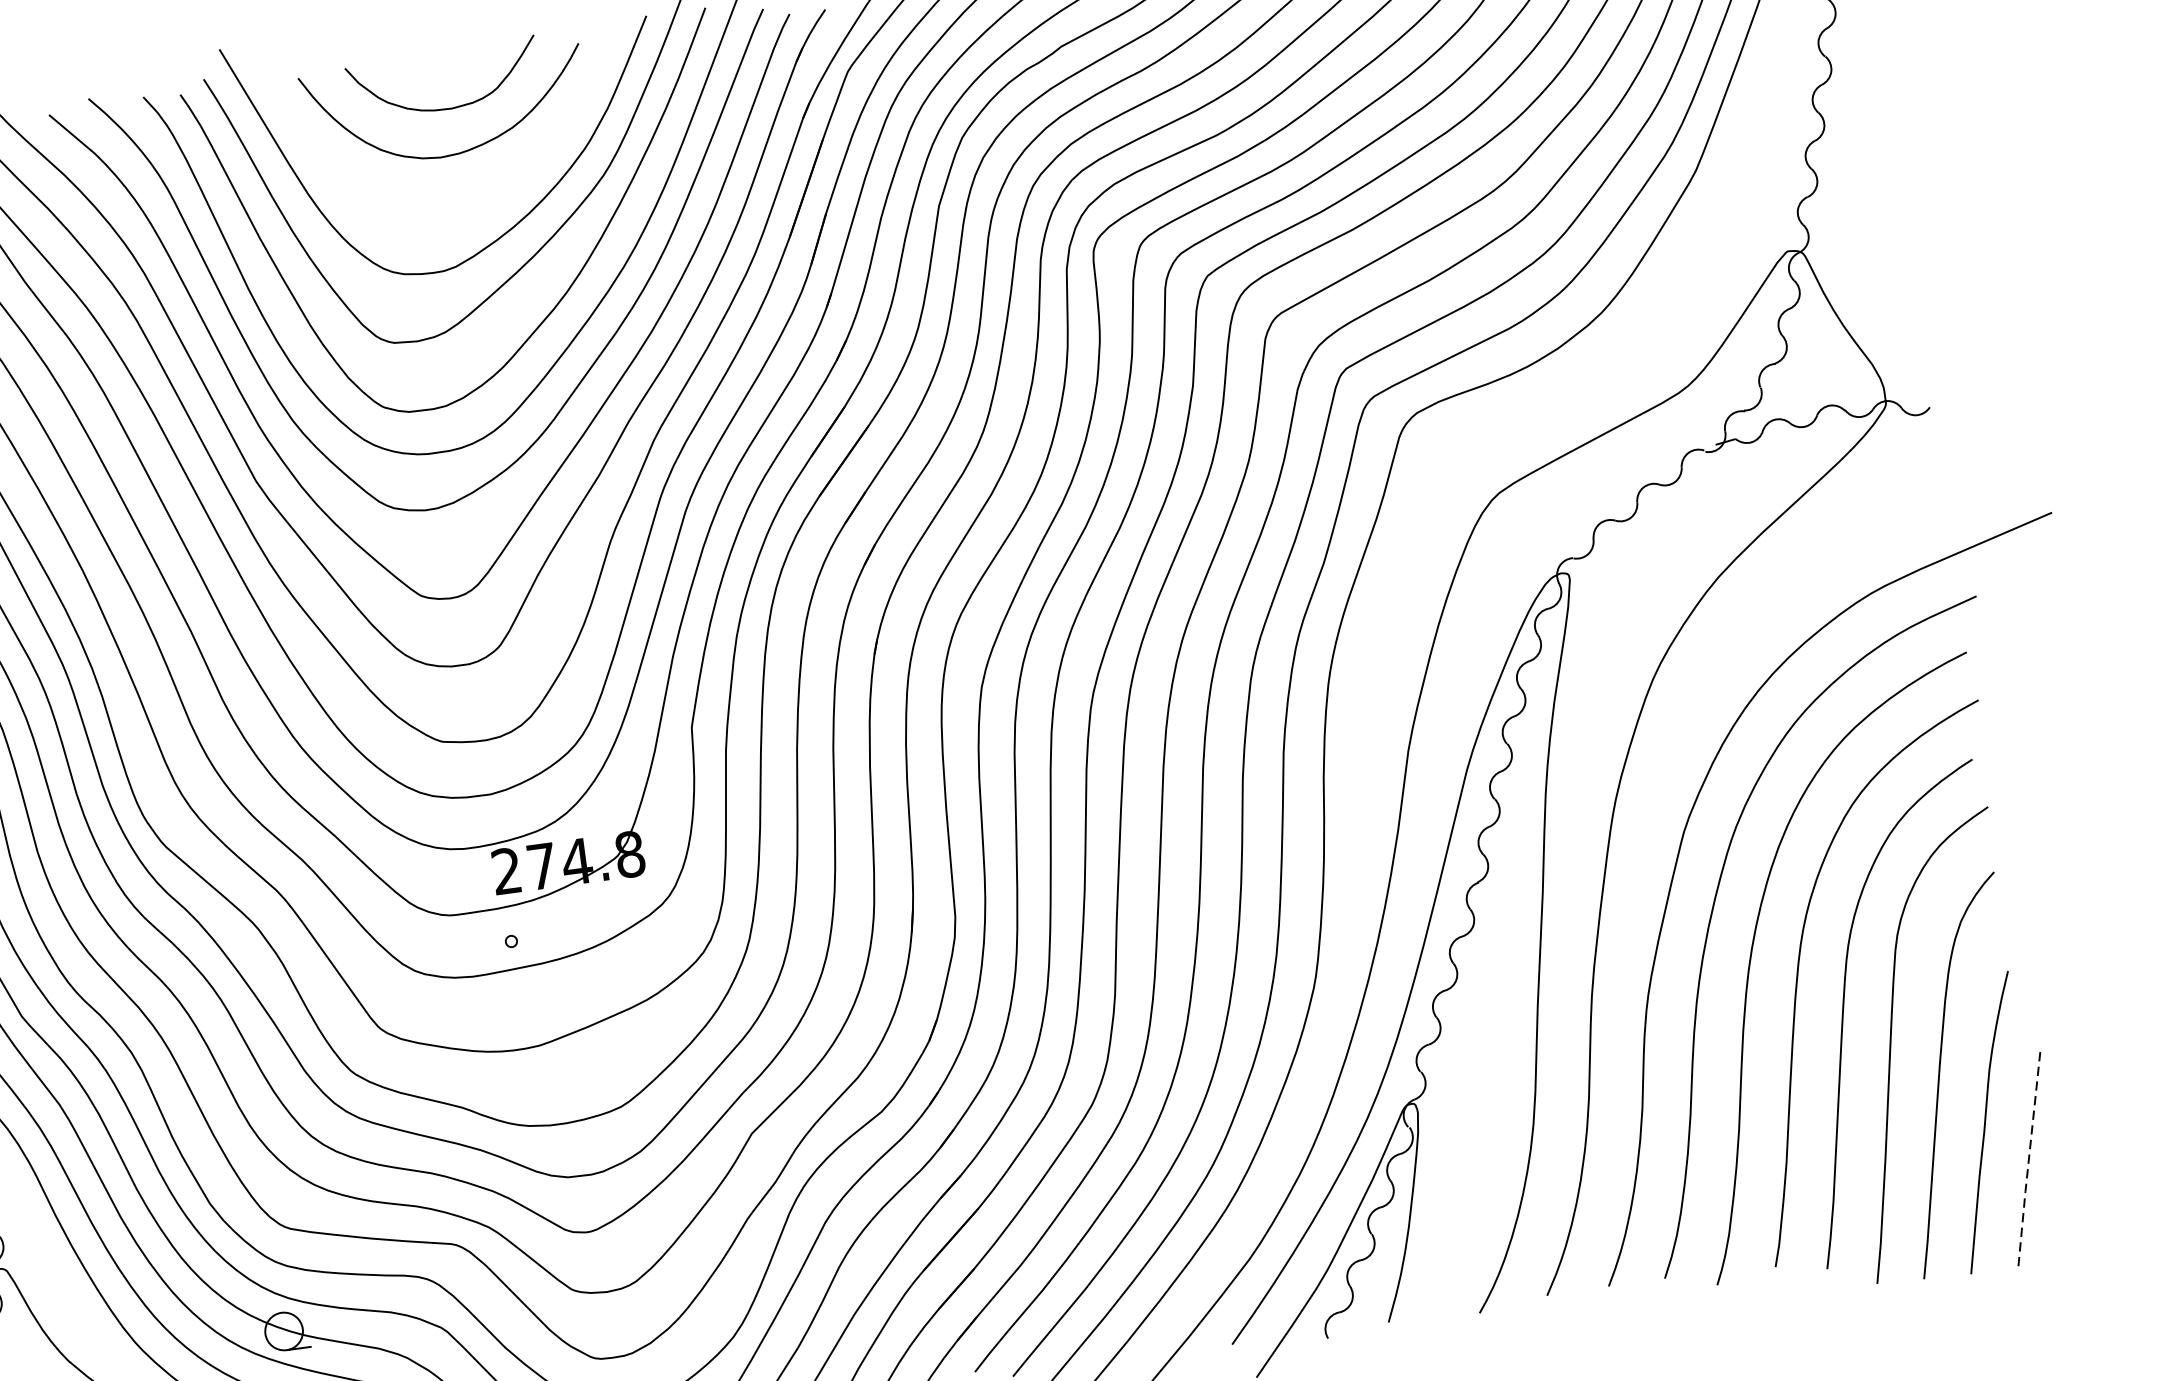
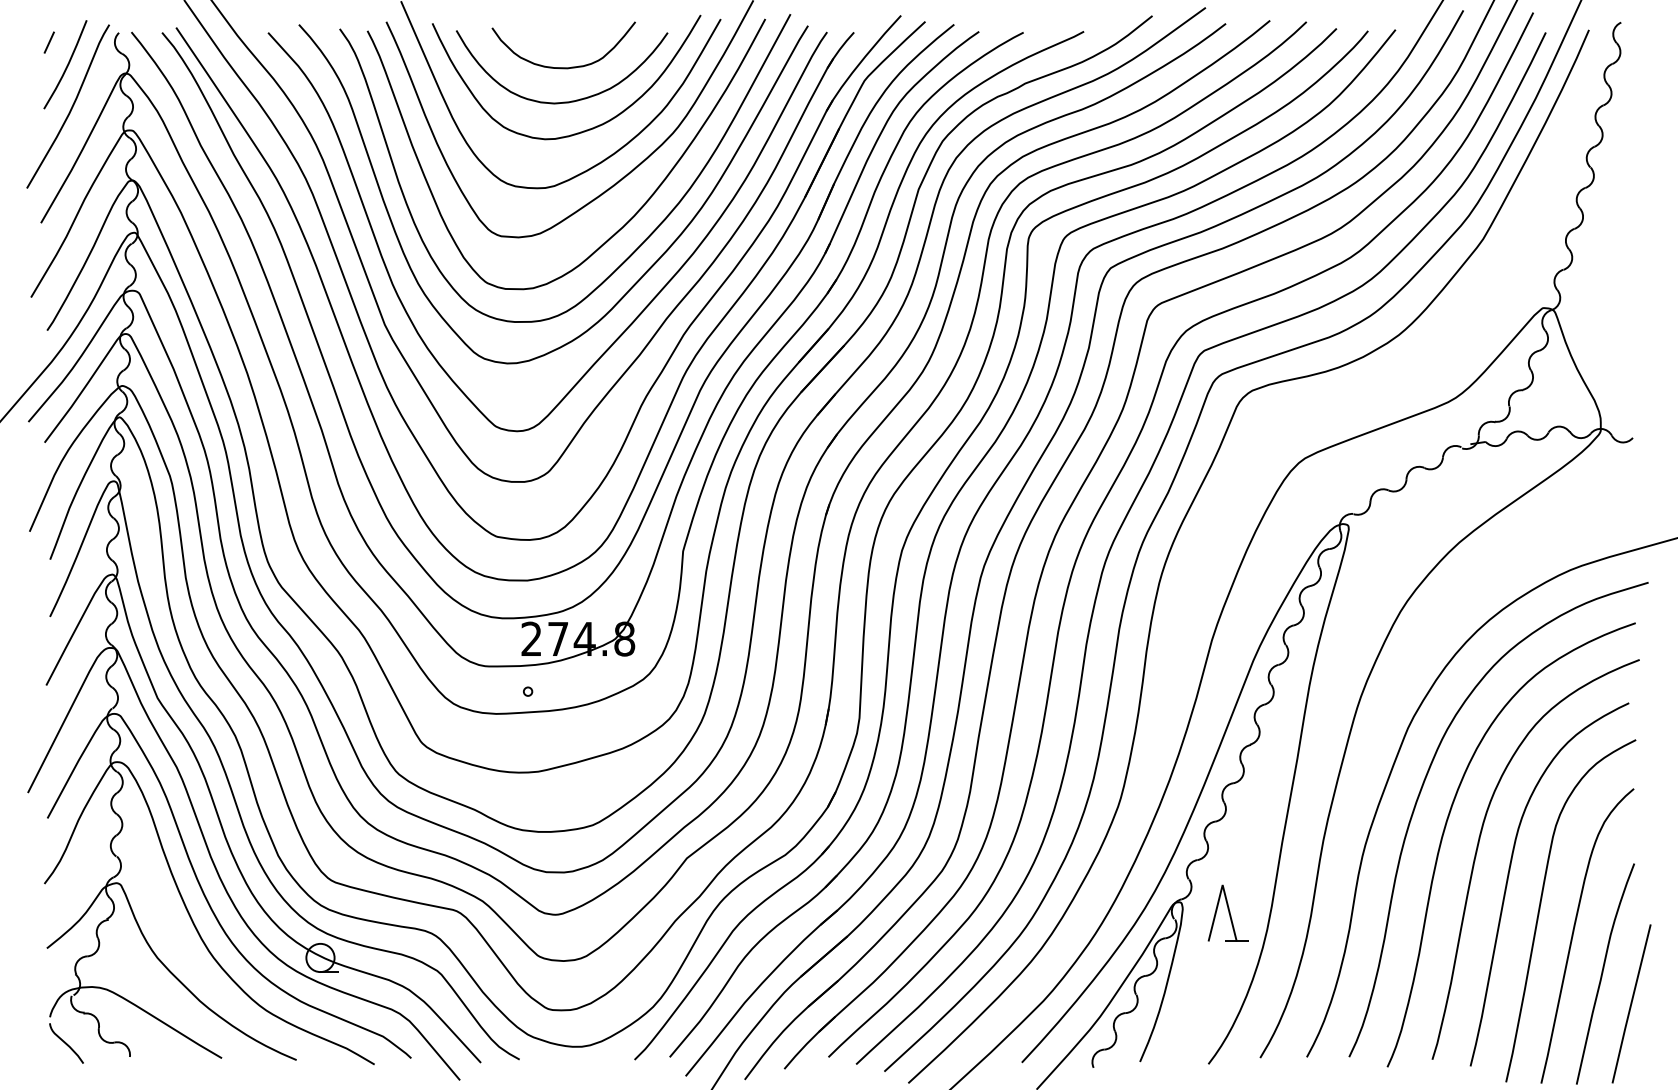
curve: (484, 188) -> (583, 130), added
part: (1477, 1108) -> (1227, 912), added
line: (2029, 1158) -> (1631, 1004), dashed -> solid

